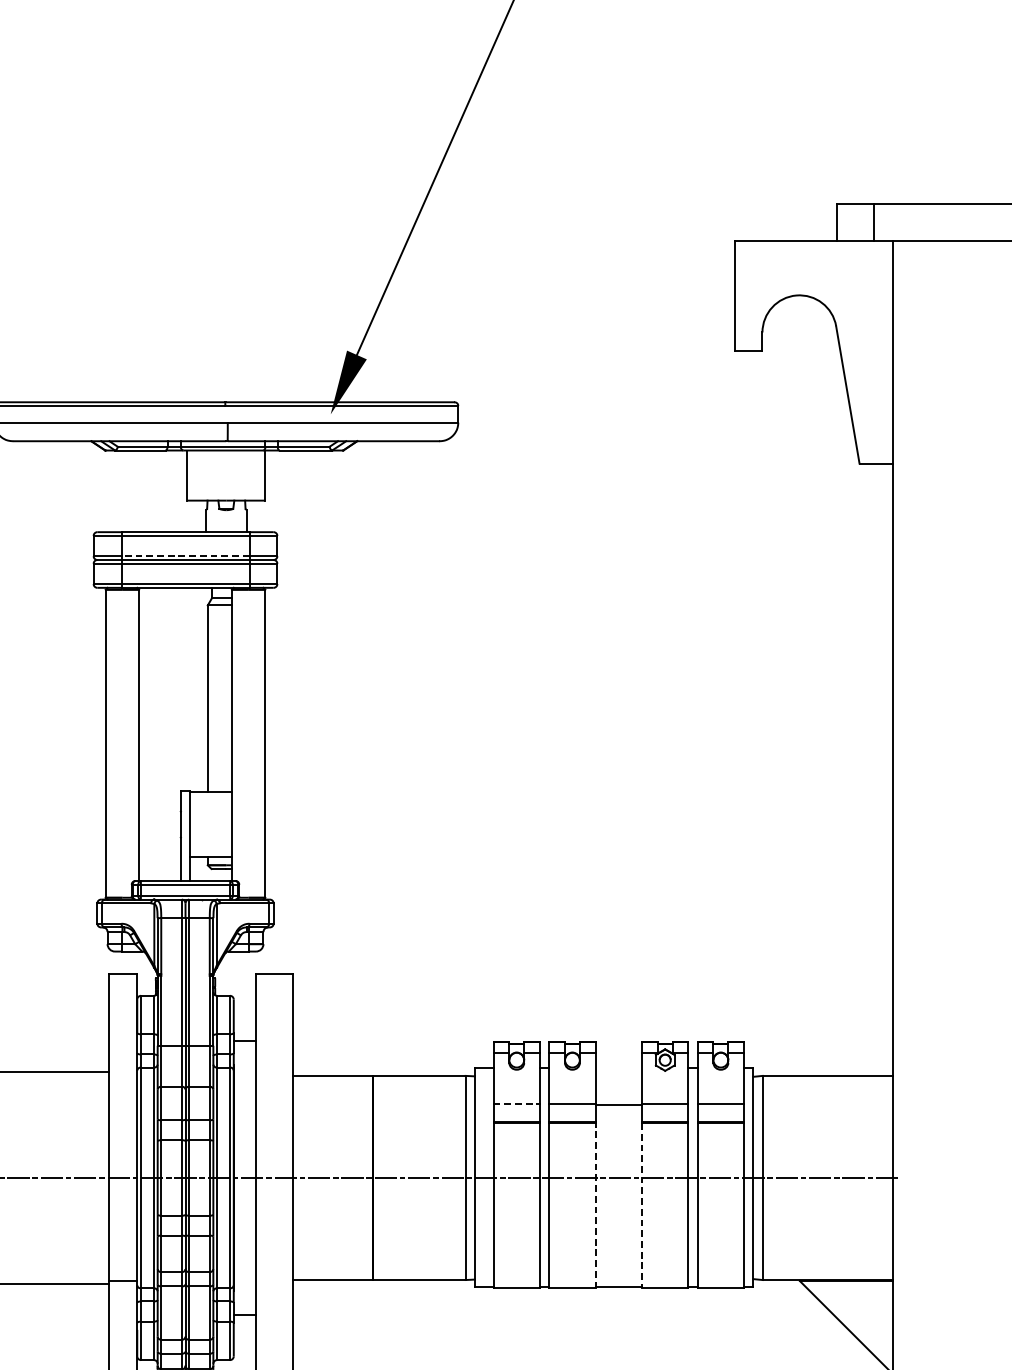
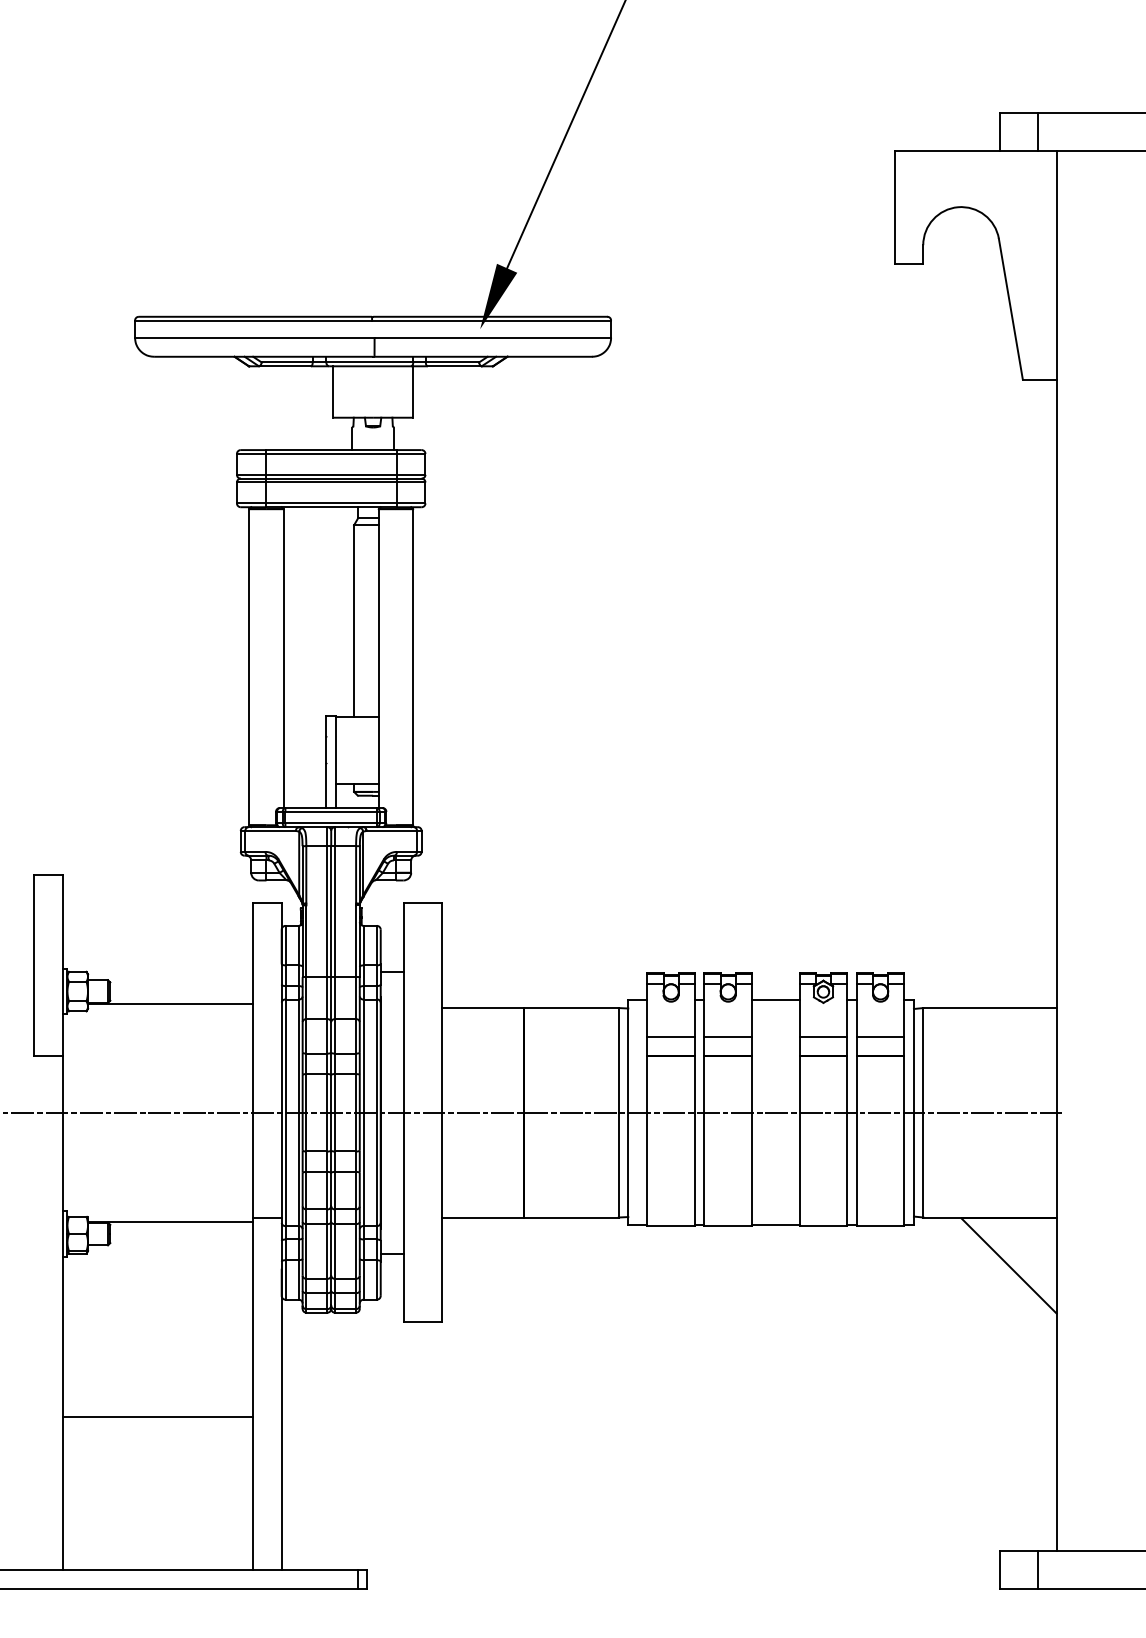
line: (185, 555) -> (331, 474), dashed -> solid
line: (517, 1104) -> (671, 1037), dashed -> solid
line: (618, 1104) -> (775, 1000), moved
line: (596, 1205) -> (752, 1141), dashed -> solid
line: (641, 1205) -> (799, 1141), dashed -> solid

